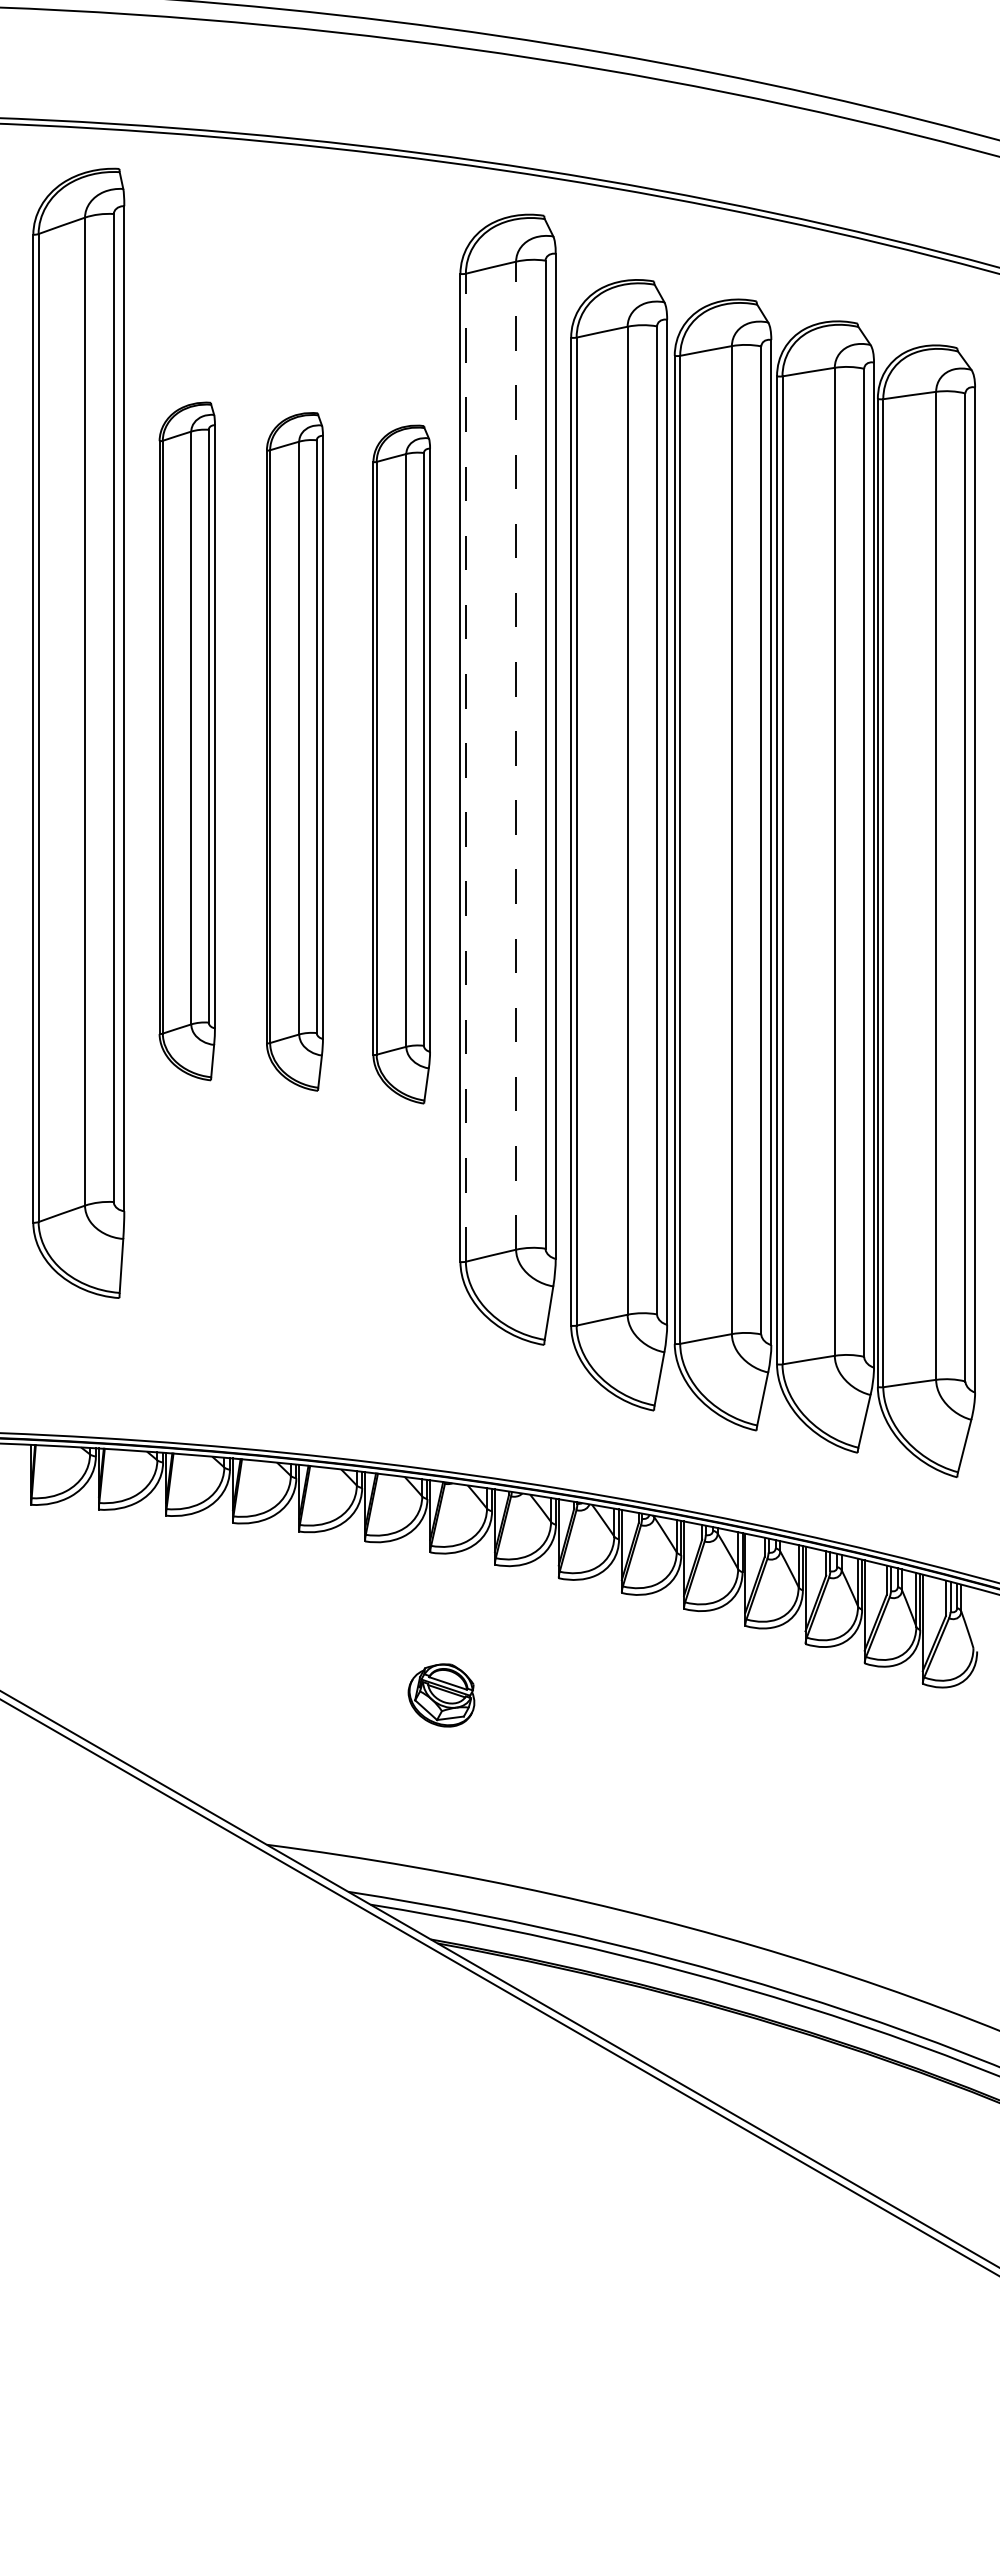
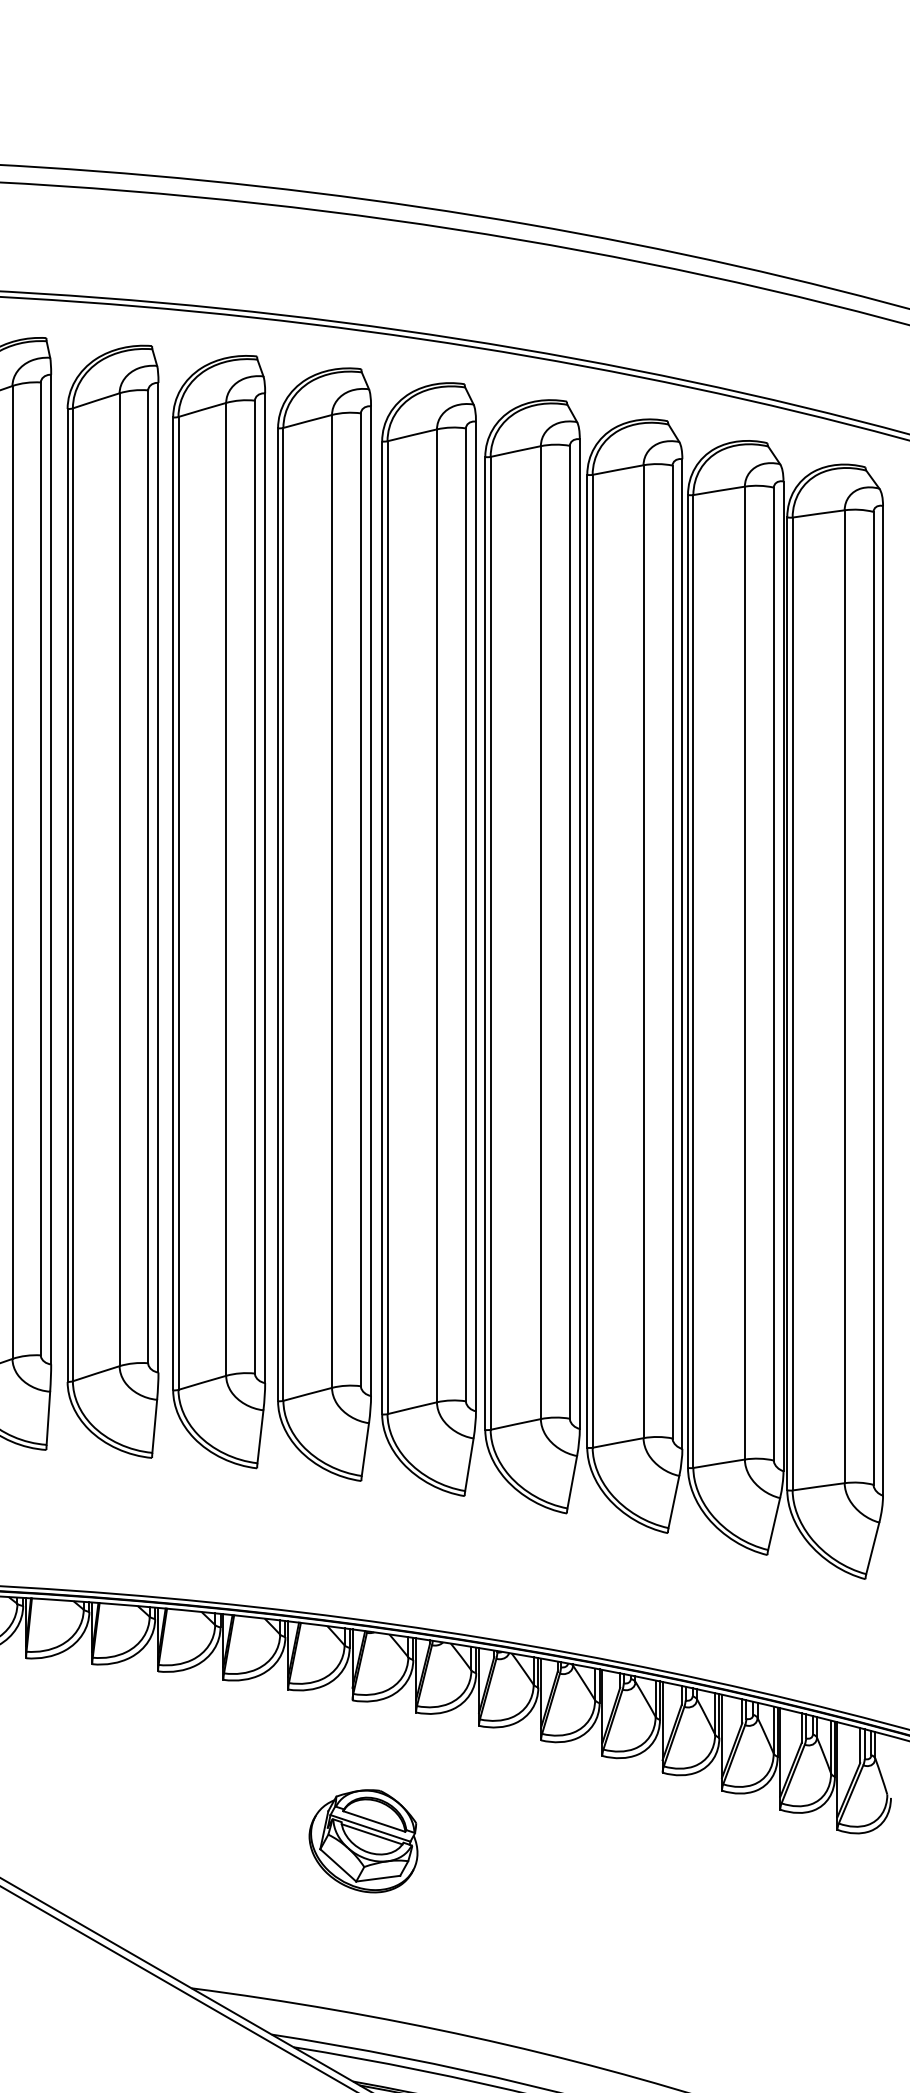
part: (187, 741) -> (113, 901), size x1.67
part: (294, 751) -> (218, 911), size x1.67
line: (516, 755) -> (437, 915), dashed -> solid
part: (401, 764) -> (324, 924), size x1.67
line: (465, 767) -> (387, 927), dashed -> solid
part: (772, 878) -> (683, 989), moved
part: (441, 1695) -> (363, 1841), size x1.67

